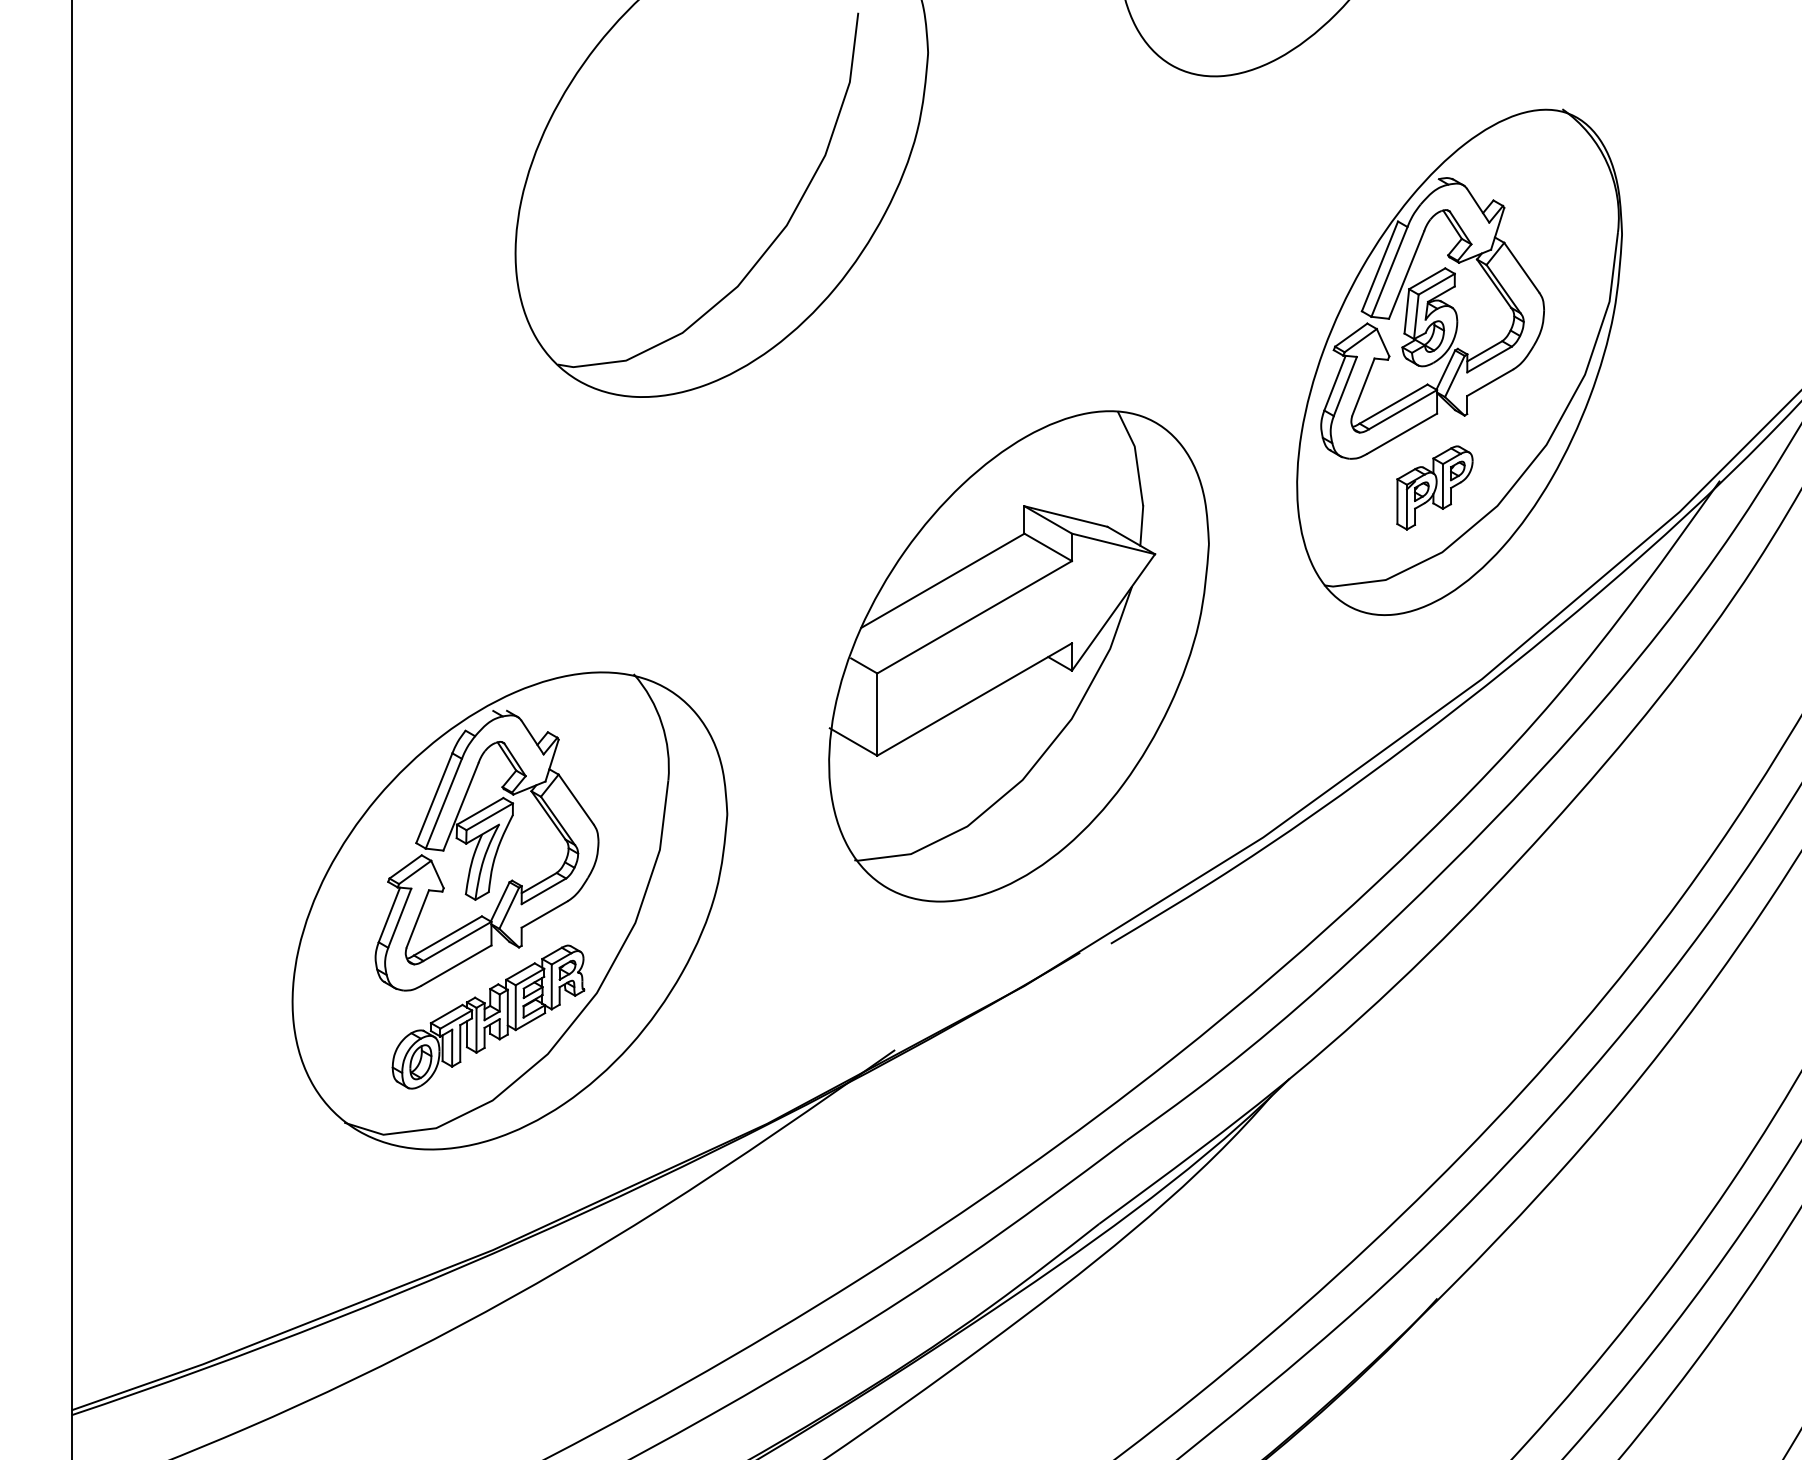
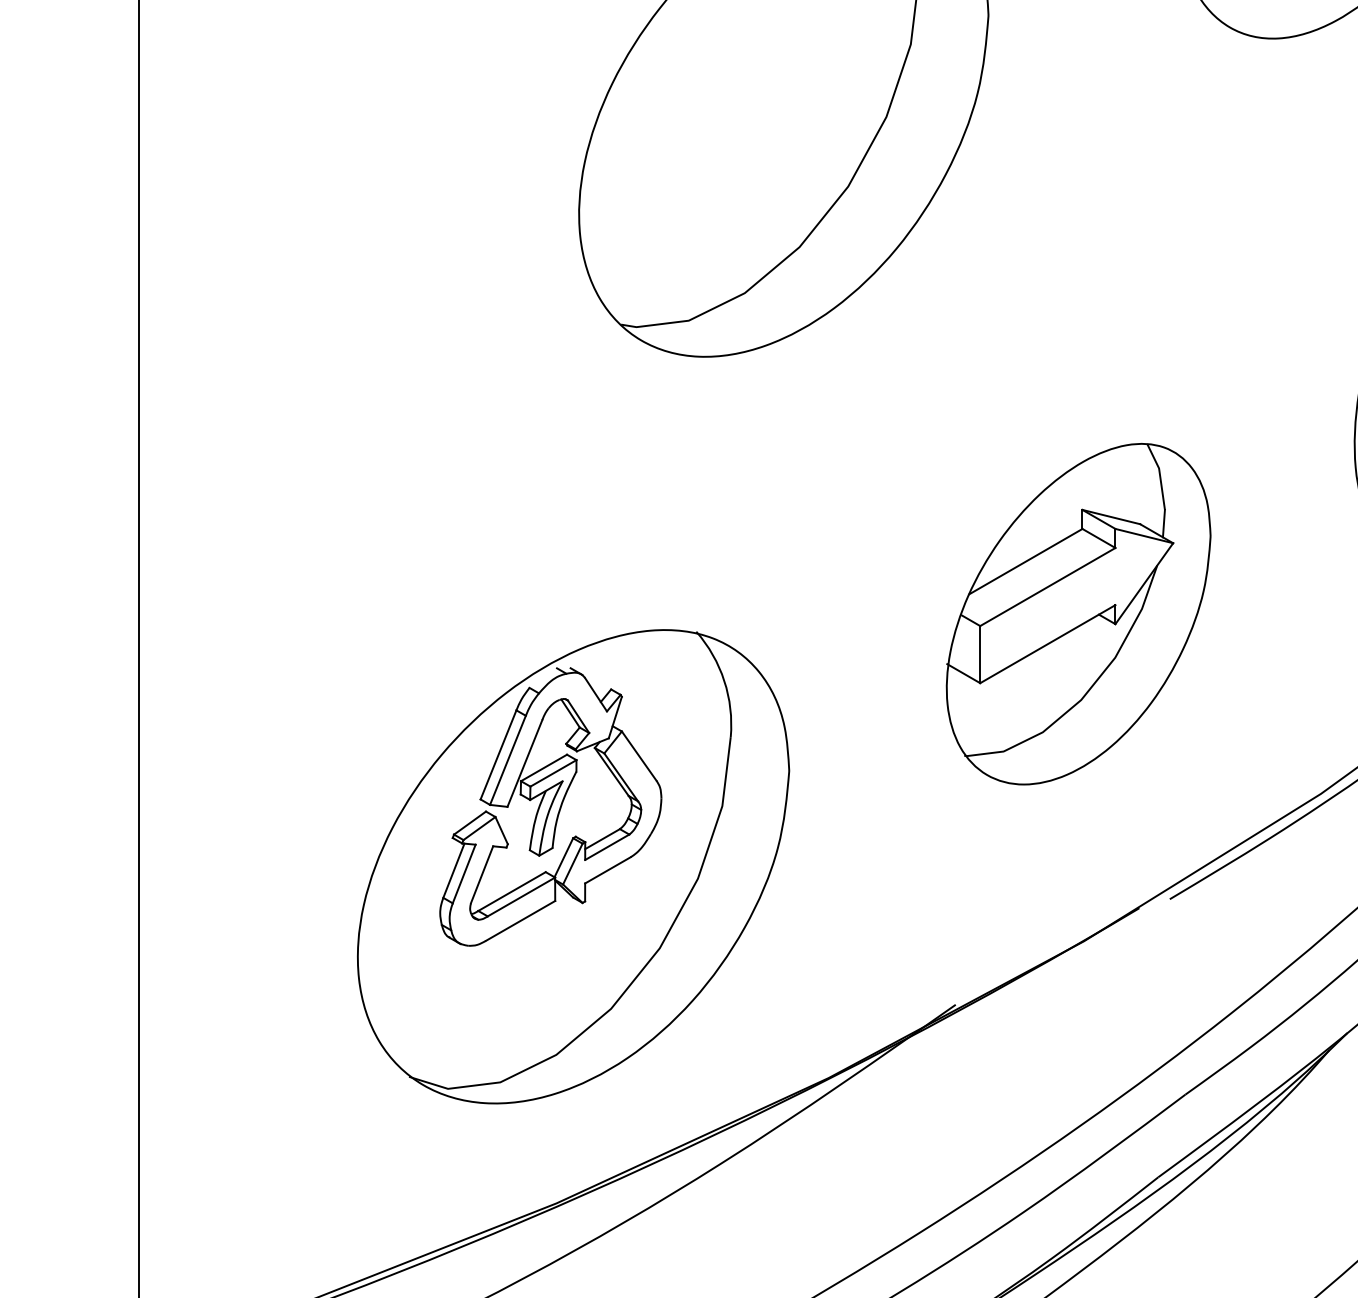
part: (1018, 656) -> (1078, 614), size x0.7
part: (488, 1016) -> (552, 971), removed

